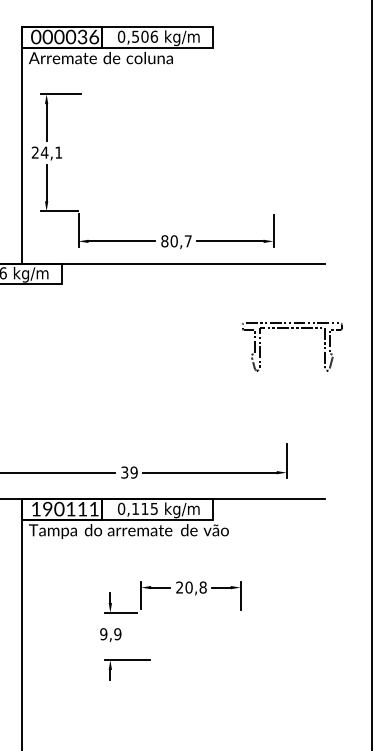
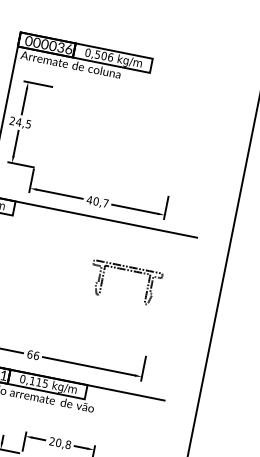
text: (58, 152) -> (28, 124), 24,1 -> 24,5
text: (164, 241) -> (89, 200), 80,7 -> 40,7
part: (292, 328) -> (127, 270), moved
text: (129, 472) -> (33, 355), 39 -> 66

